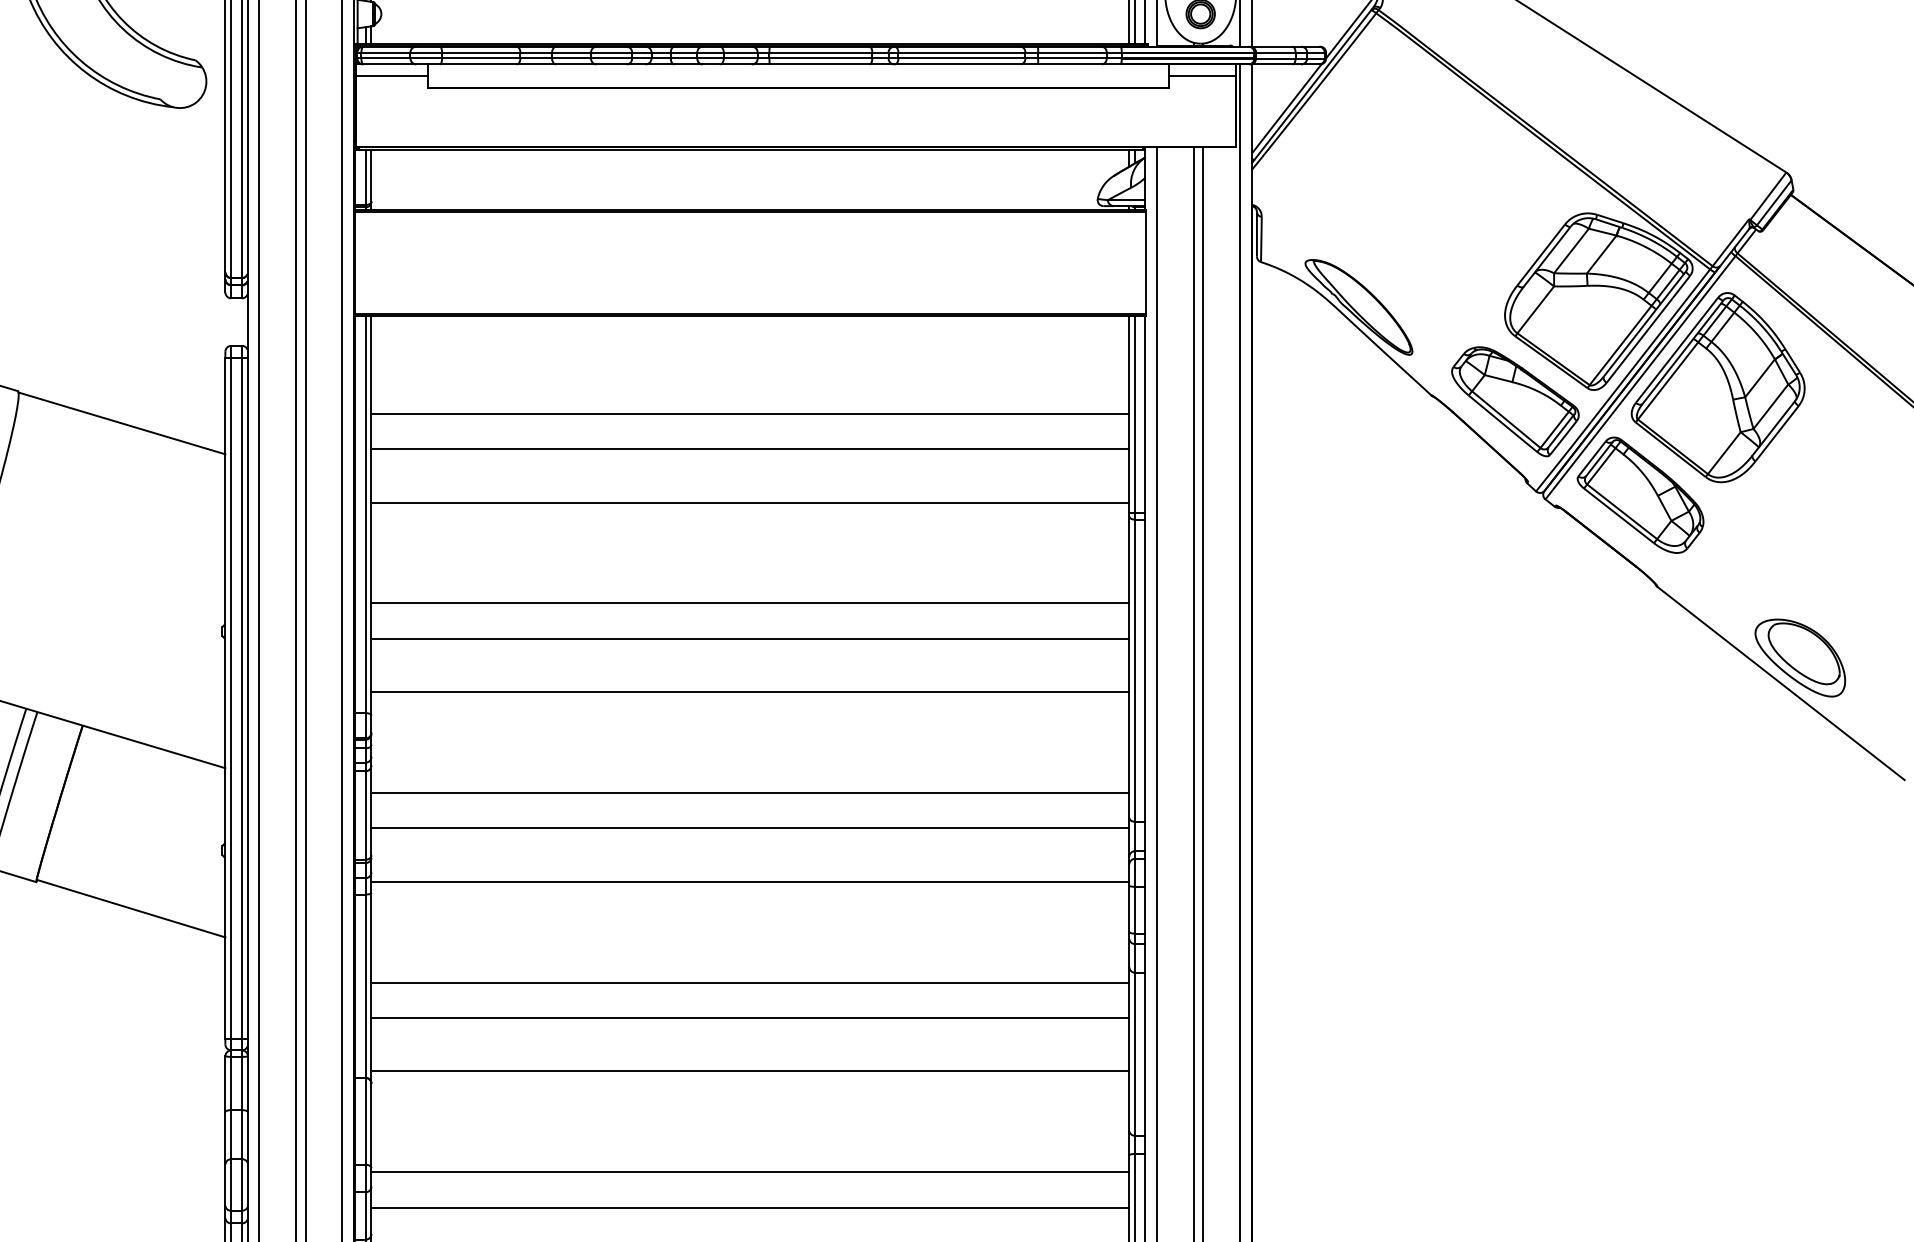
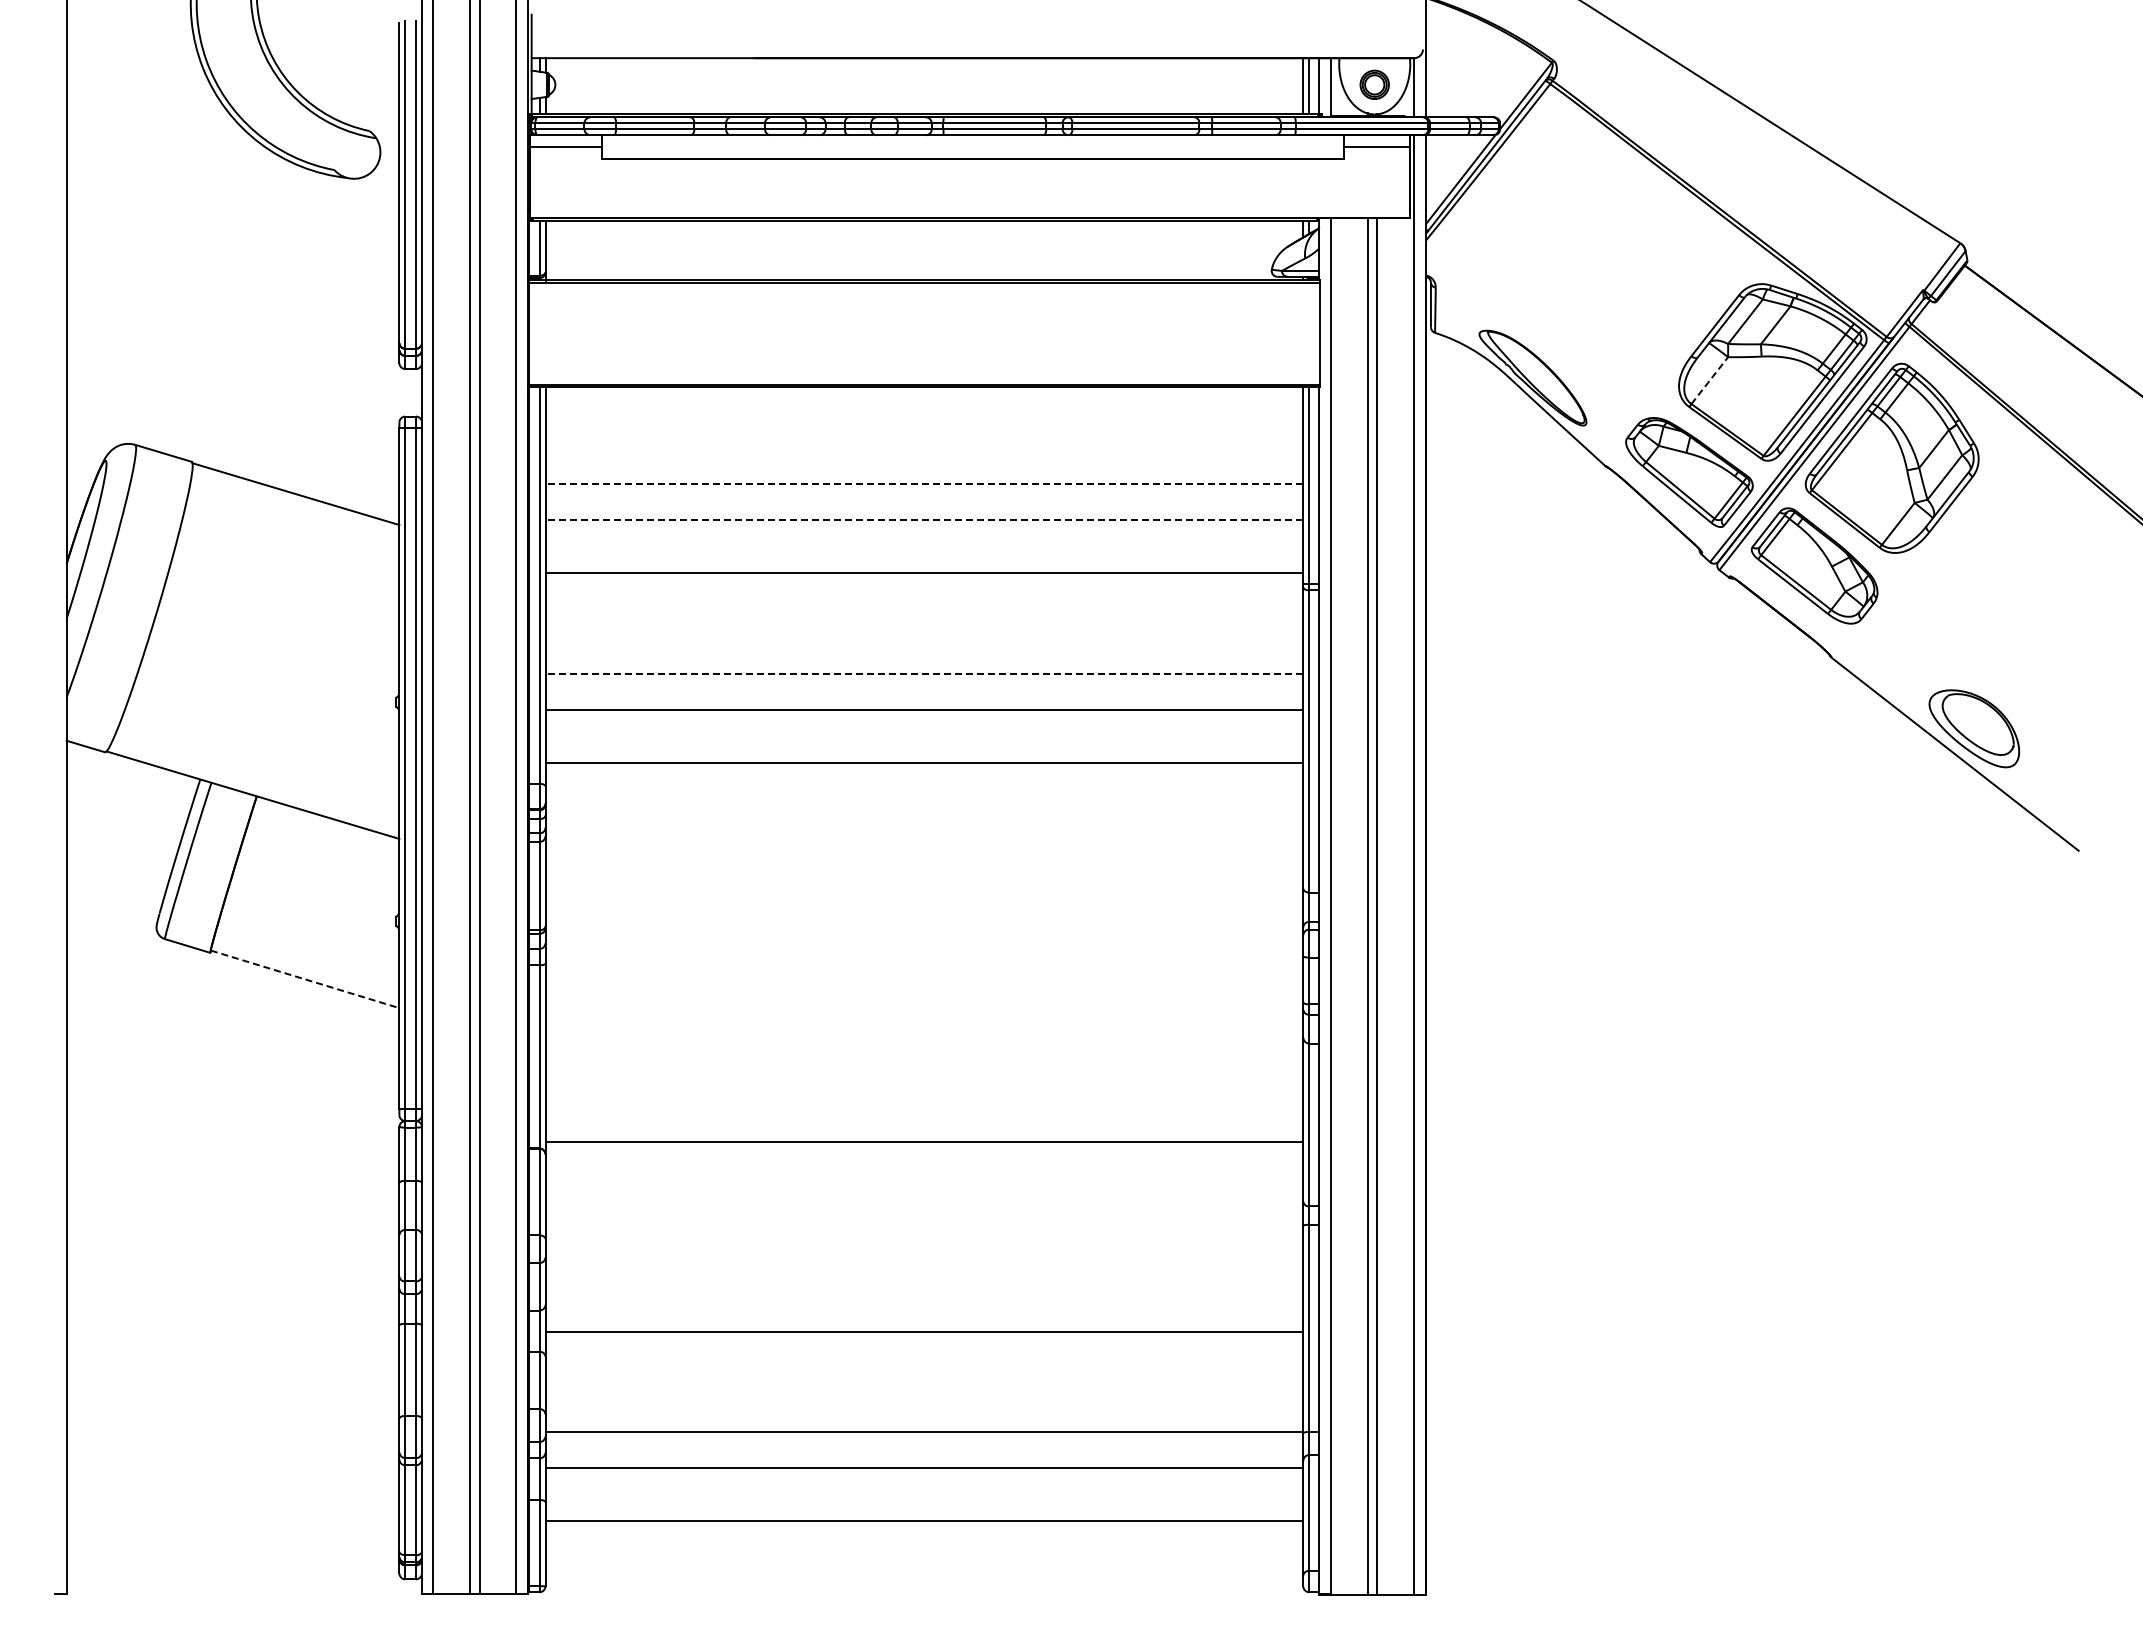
line: (1535, 309) -> (1709, 380), solid -> dashed
line: (750, 413) -> (924, 484), solid -> dashed
line: (750, 448) -> (924, 519), solid -> dashed
line: (750, 603) -> (924, 674), solid -> dashed
line: (750, 792) -> (924, 863), removed
line: (750, 828) -> (924, 899), removed
line: (750, 881) -> (924, 952), removed
line: (131, 908) -> (305, 979), solid -> dashed
line: (750, 982) -> (924, 1053), removed
line: (750, 1017) -> (924, 1088), removed
line: (750, 1171) -> (924, 1242), removed
line: (750, 1207) -> (924, 1278), removed

